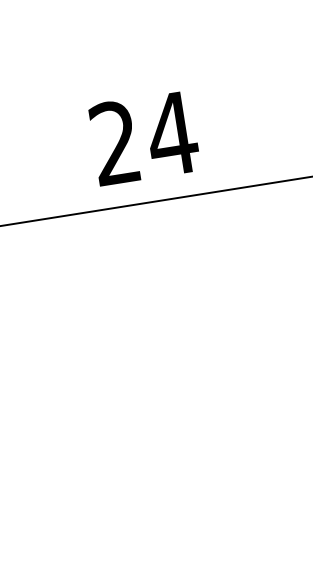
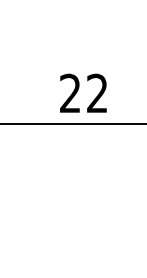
text: (171, 131) -> (97, 92), 24 -> 22

